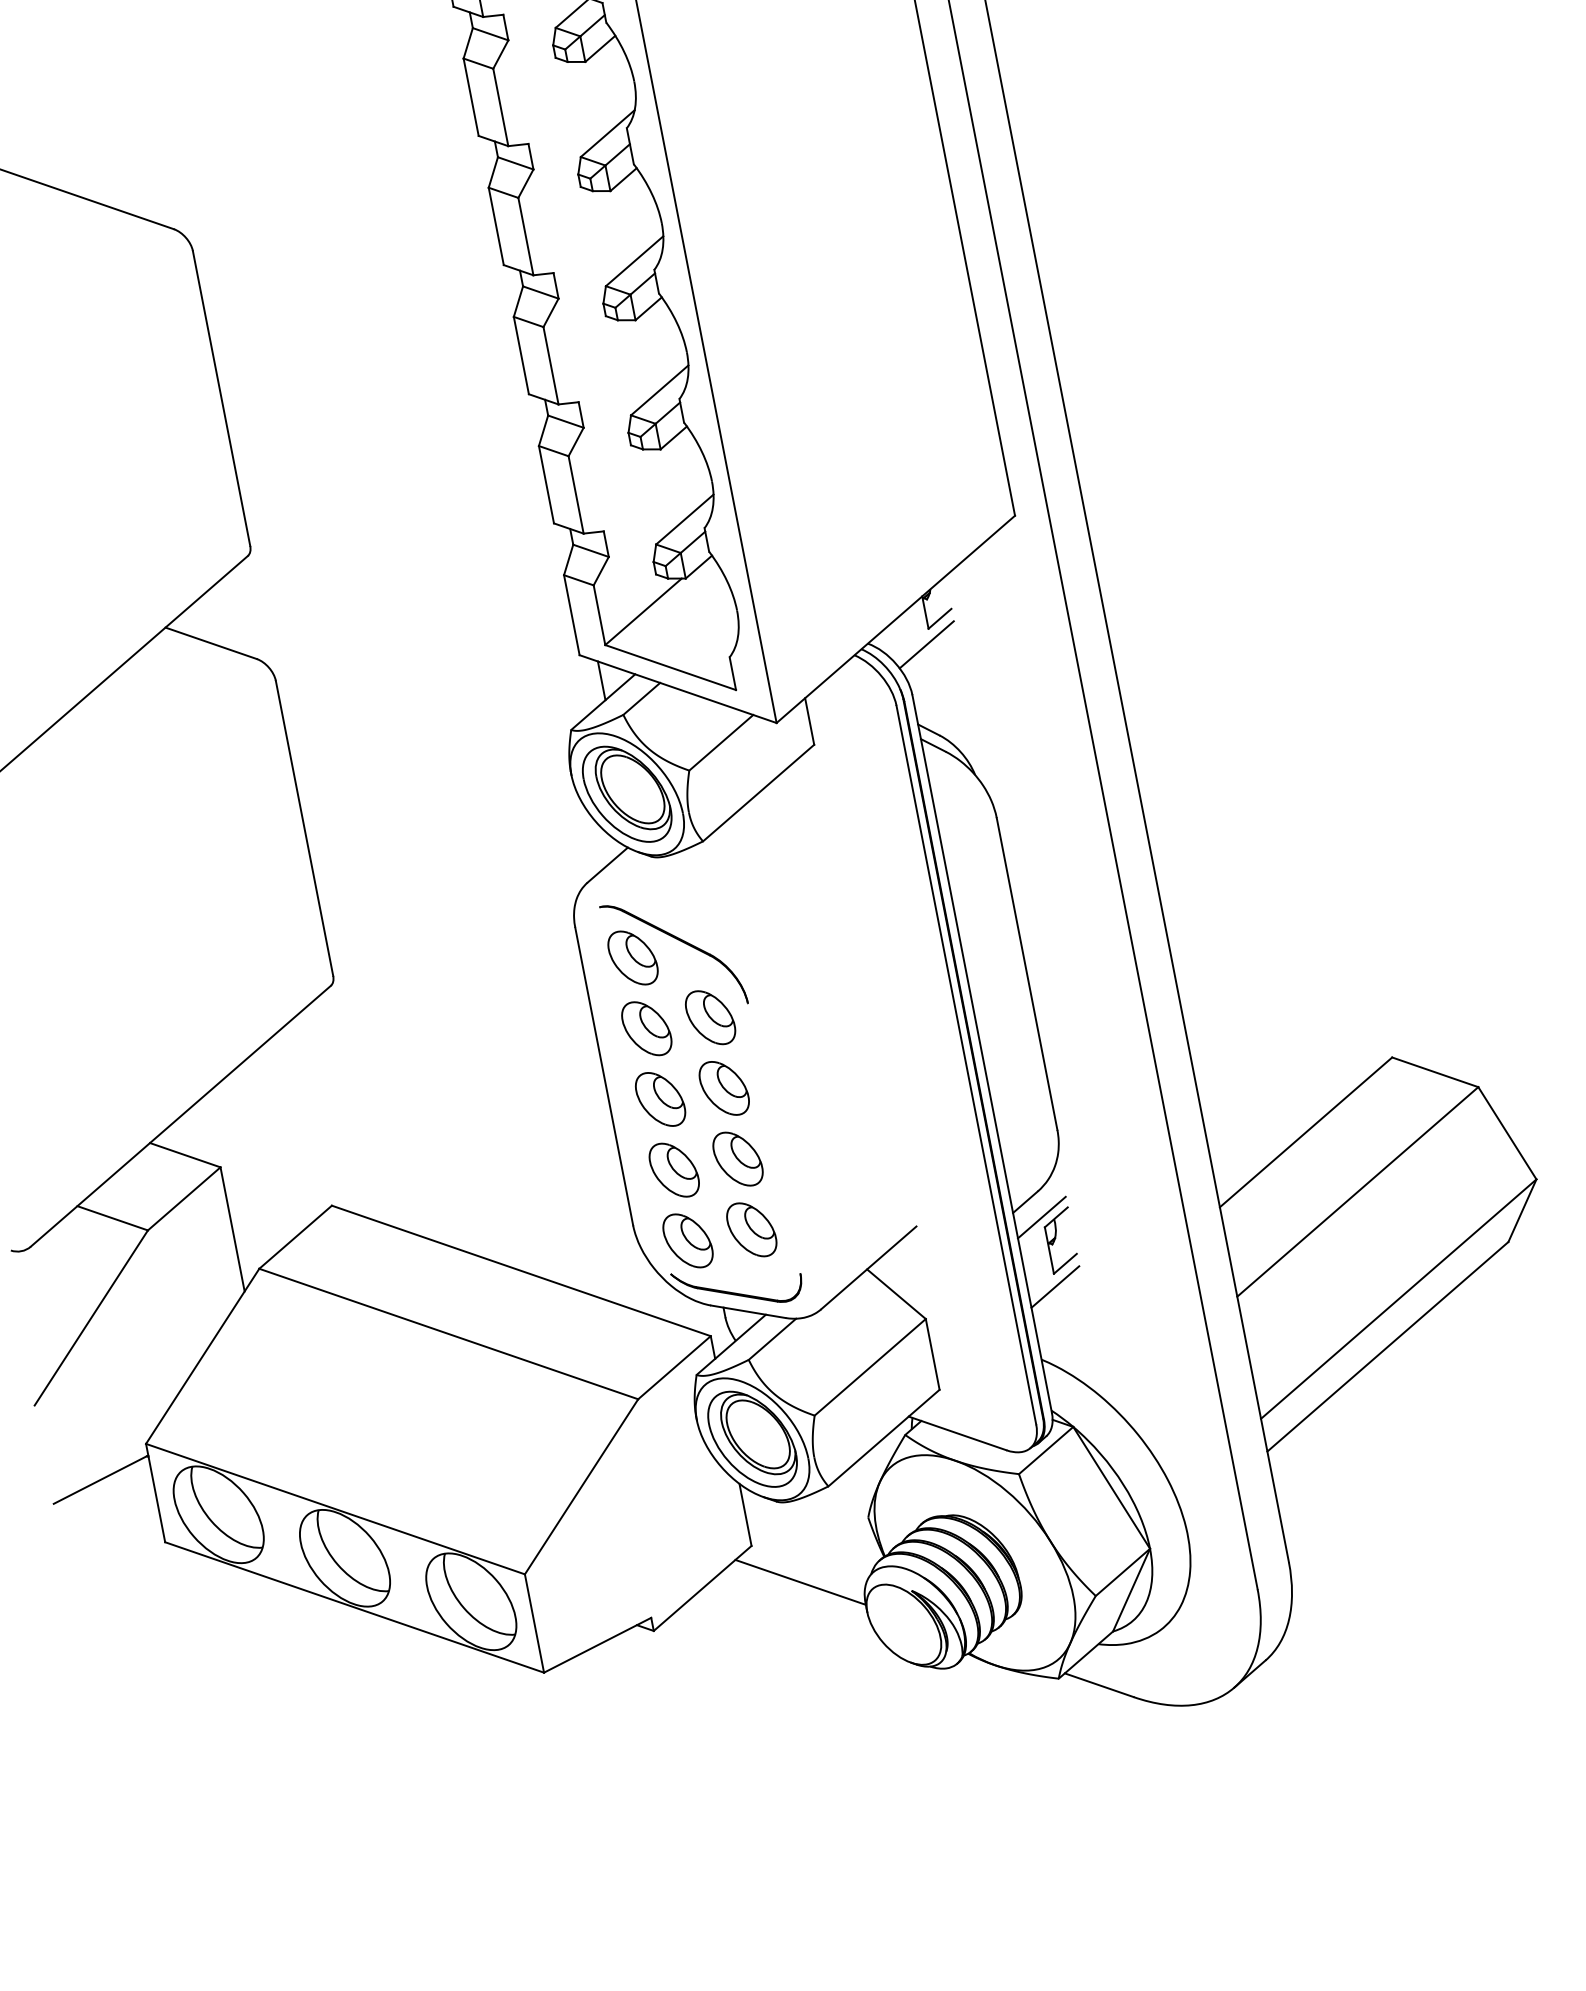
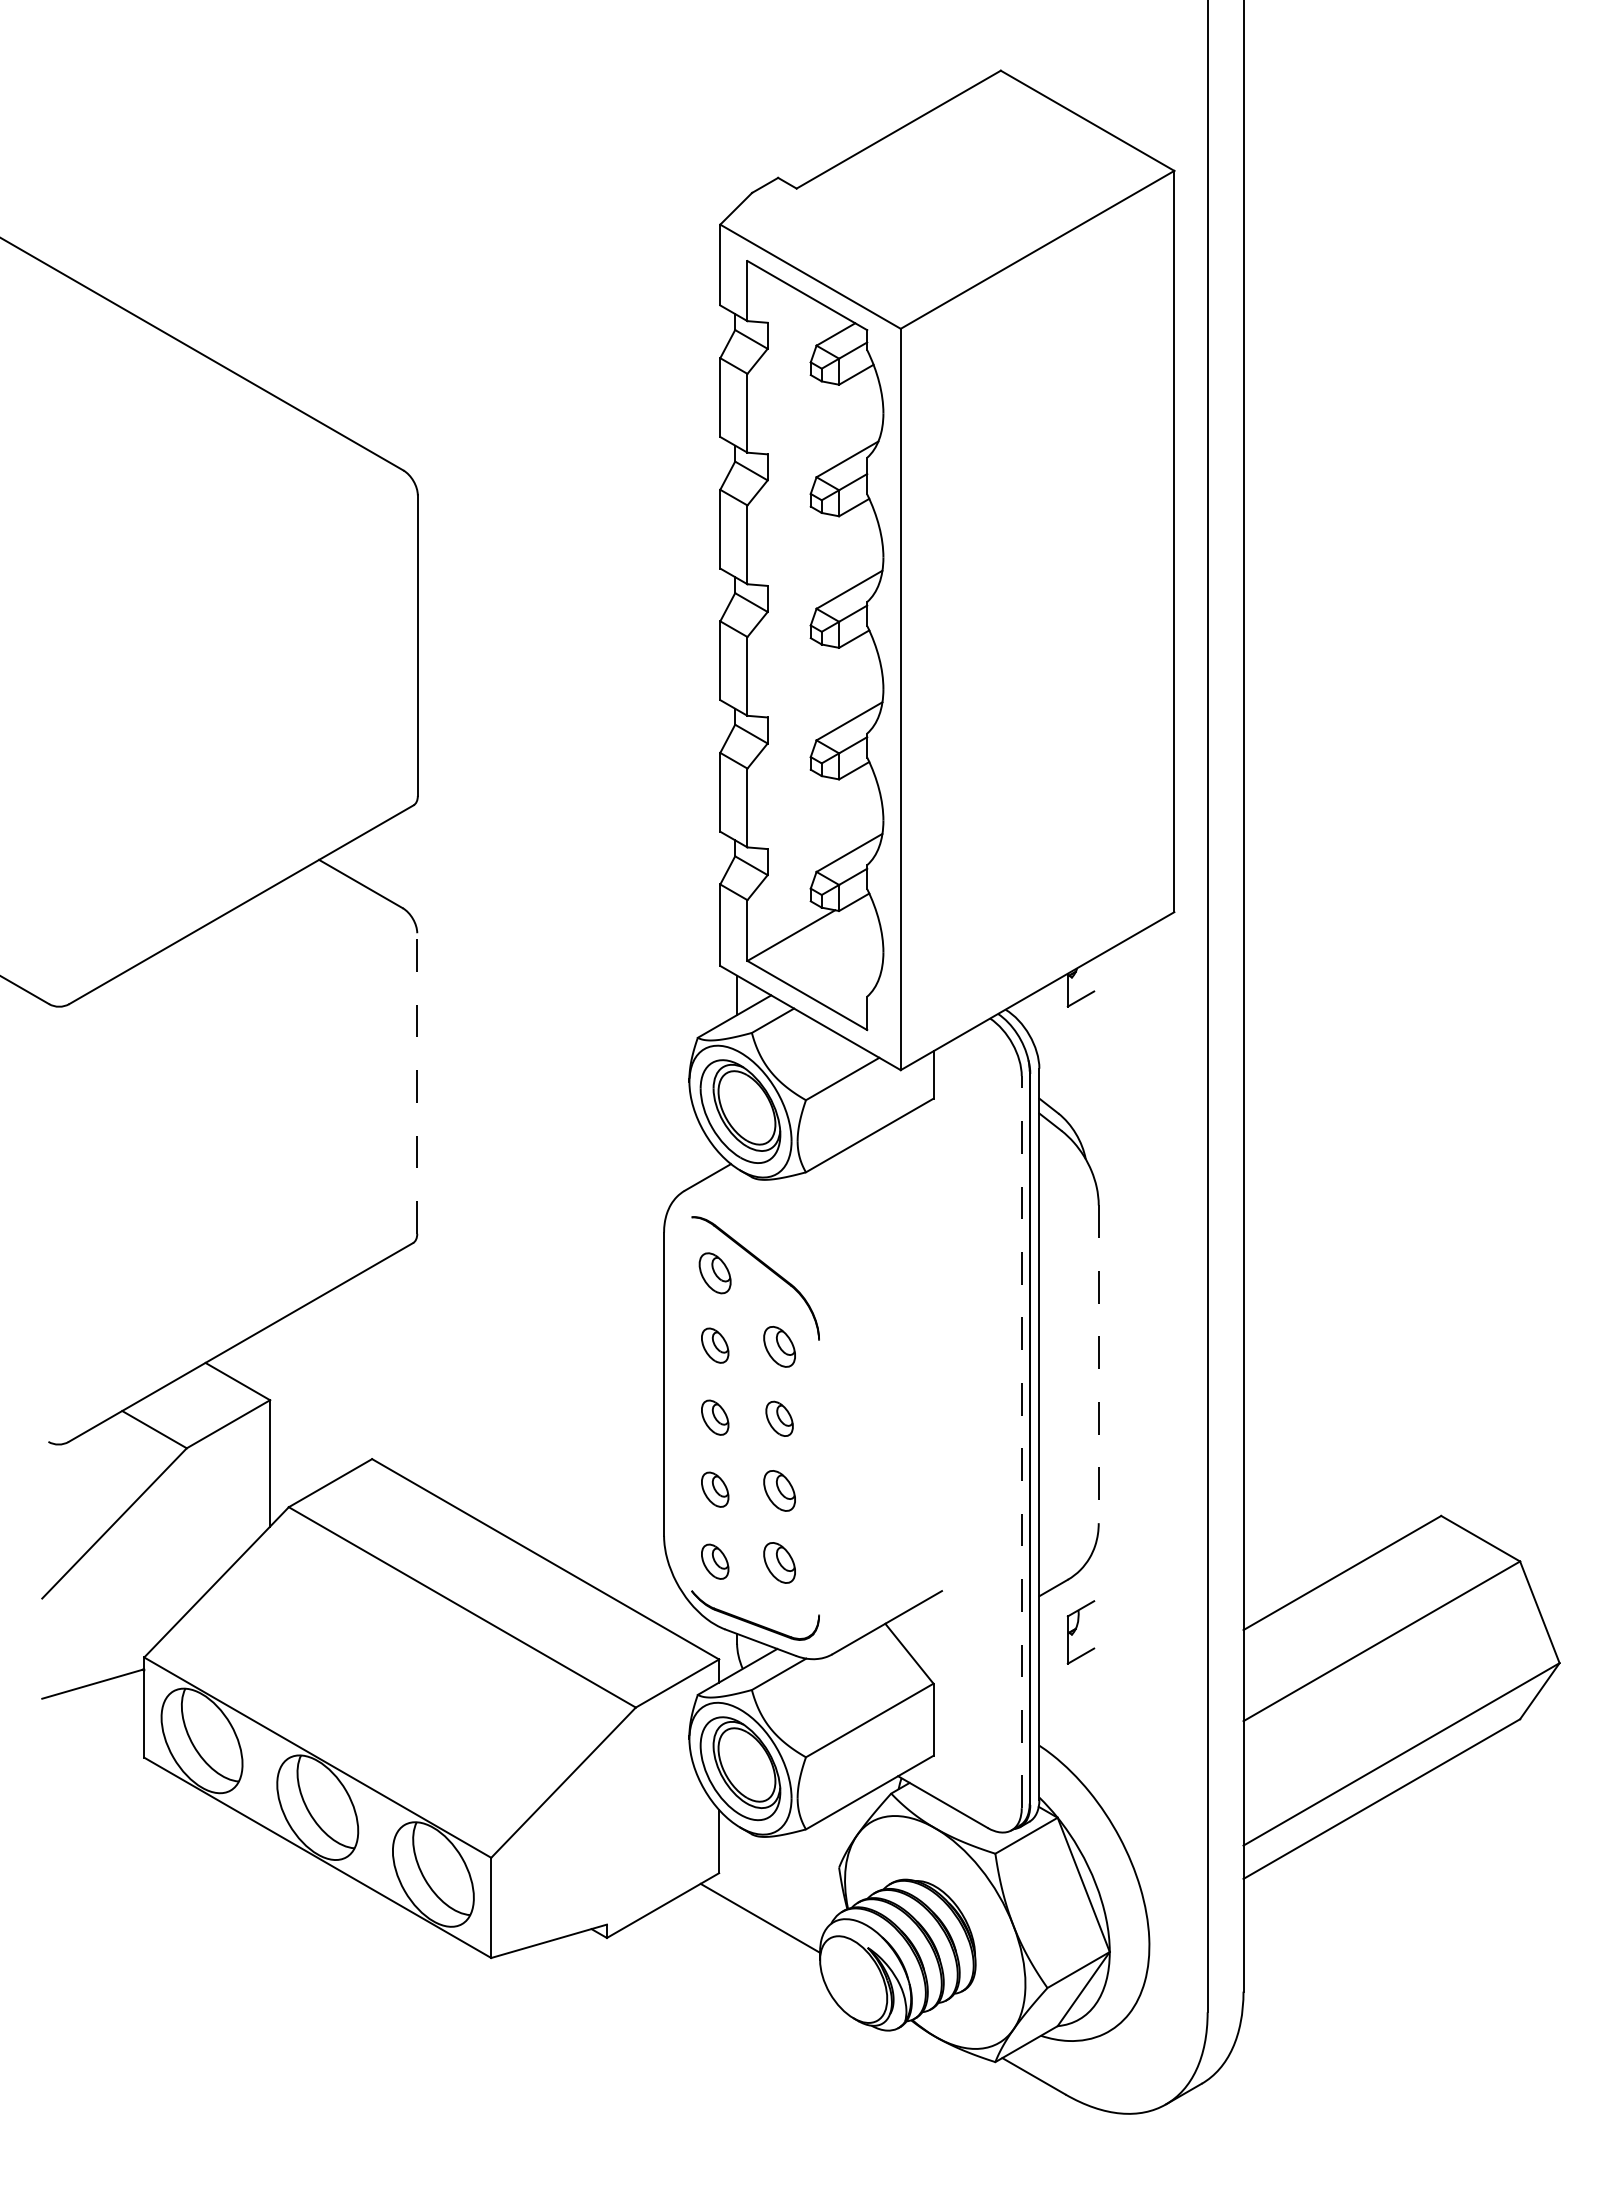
line: (927, 644) -> (1063, 1021), removed
line: (304, 828) -> (417, 1083), solid -> dashed
part: (633, 956) -> (715, 1272), size x0.7
line: (1026, 974) -> (1098, 1364), solid -> dashed
part: (710, 1017) -> (779, 1346), size x0.7
part: (647, 1028) -> (715, 1345), size x0.6
line: (965, 1064) -> (1021, 1441), solid -> dashed
part: (724, 1088) -> (779, 1418), size x0.6
part: (661, 1099) -> (715, 1417), size x0.6
part: (737, 1158) -> (779, 1490), size x0.7
part: (674, 1170) -> (715, 1489), size x0.6
line: (1041, 1217) -> (1066, 1606), removed
part: (751, 1229) -> (779, 1562), size x0.7
part: (688, 1240) -> (715, 1561), size x0.6
line: (1054, 1286) -> (1066, 1676), removed

